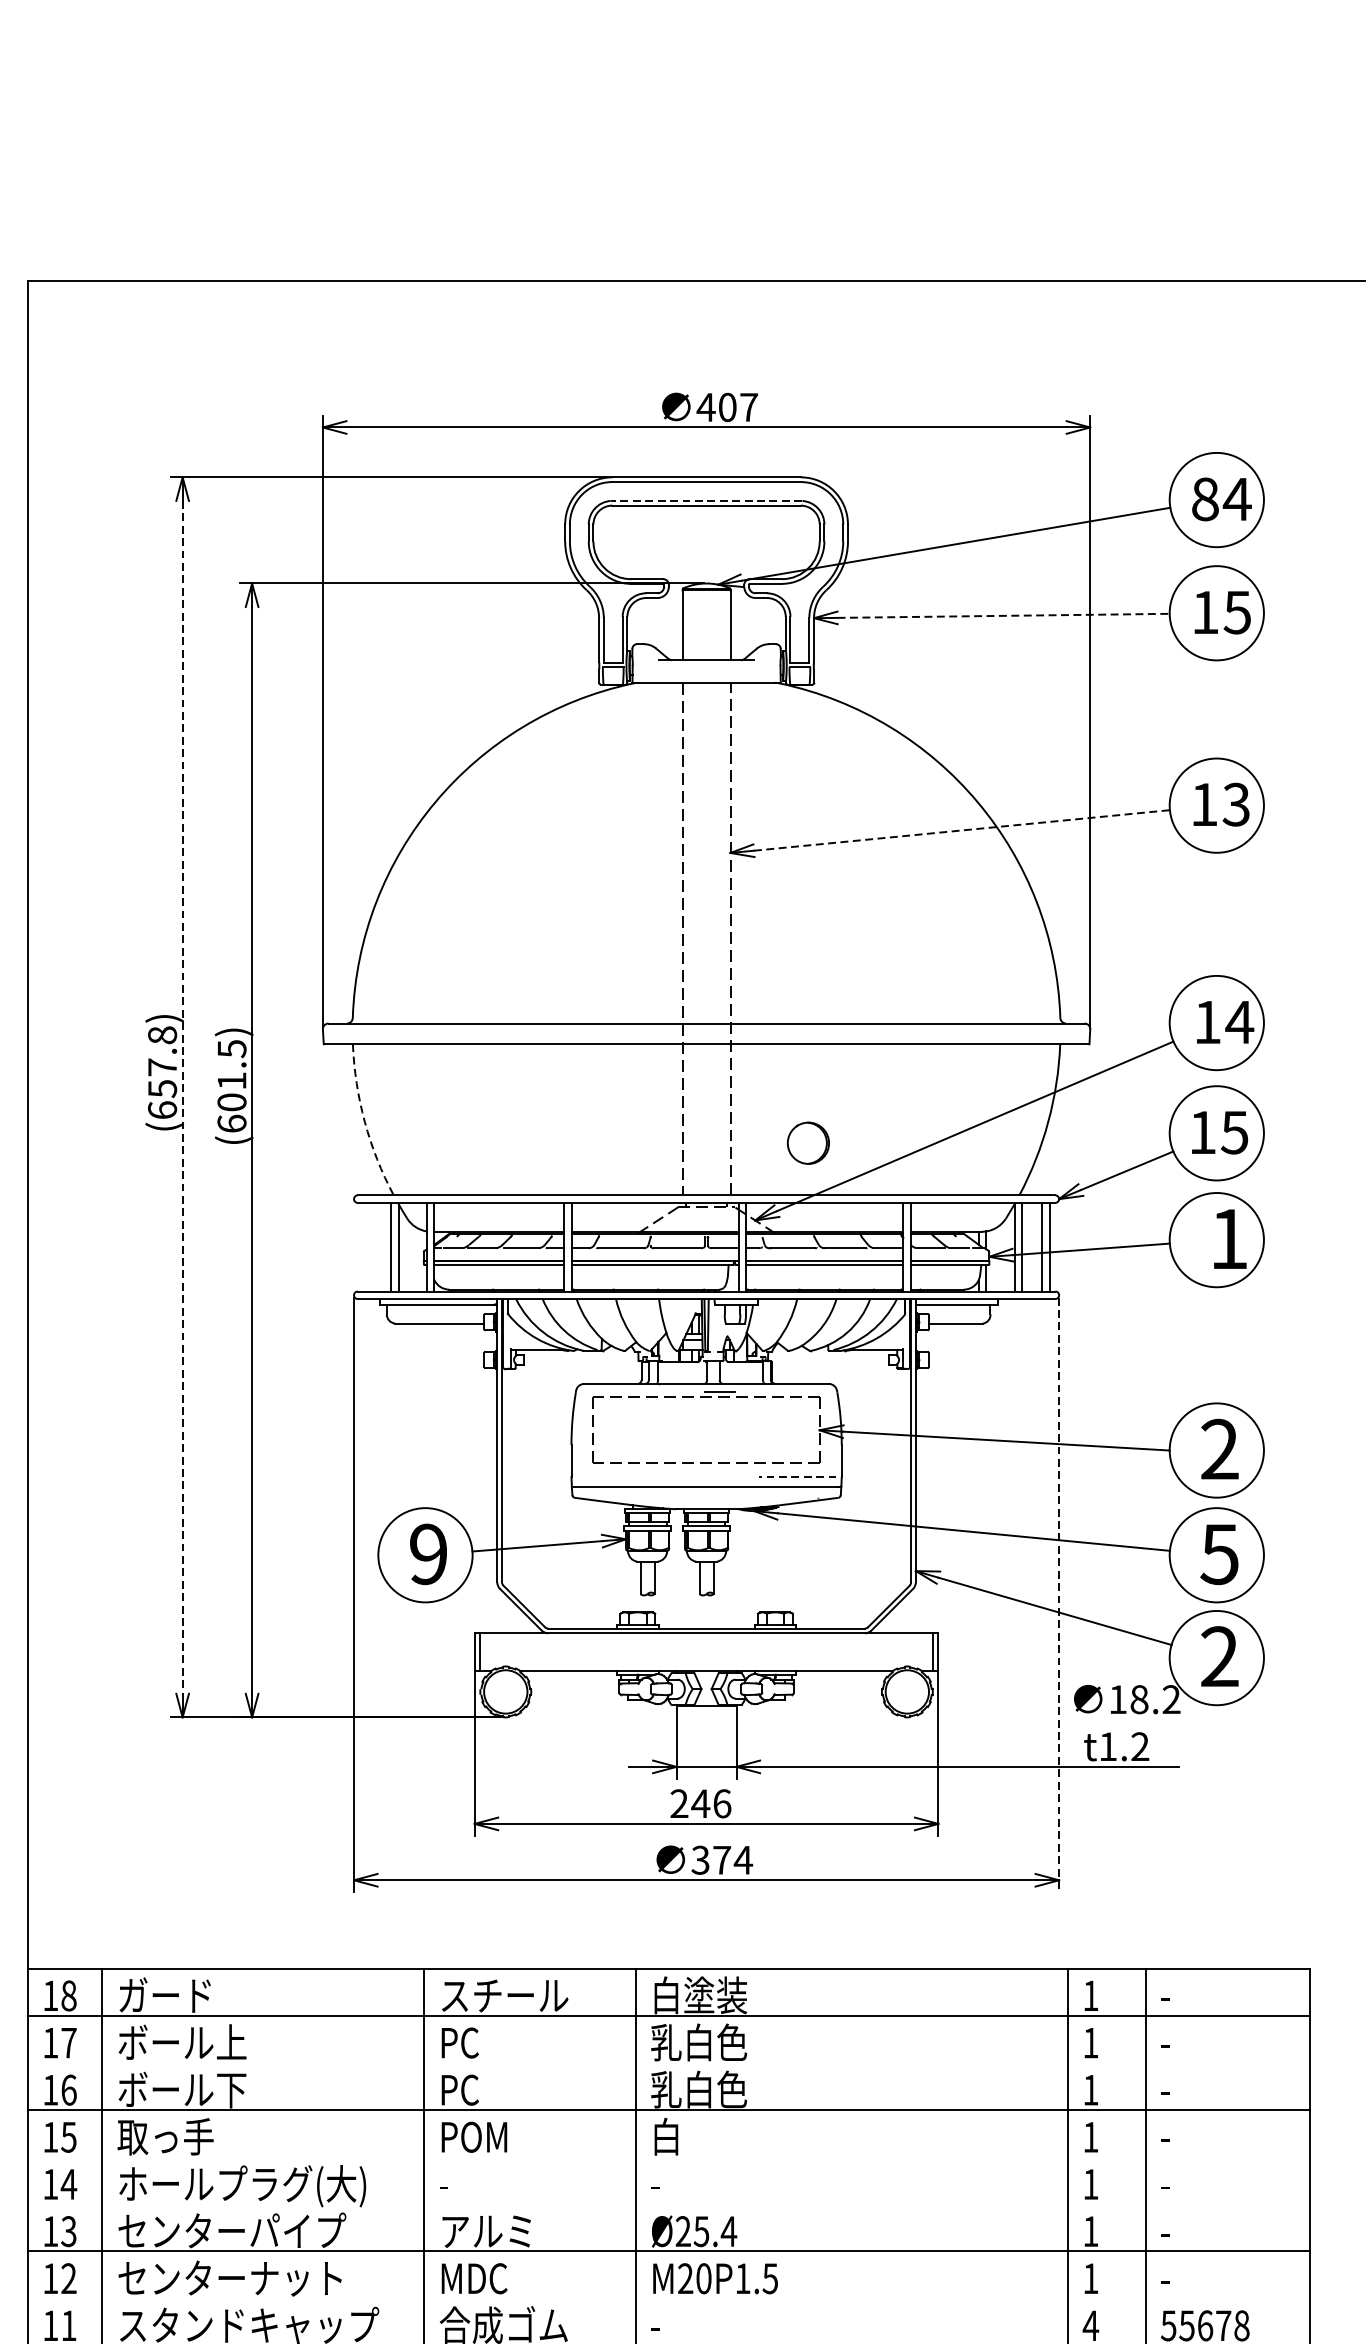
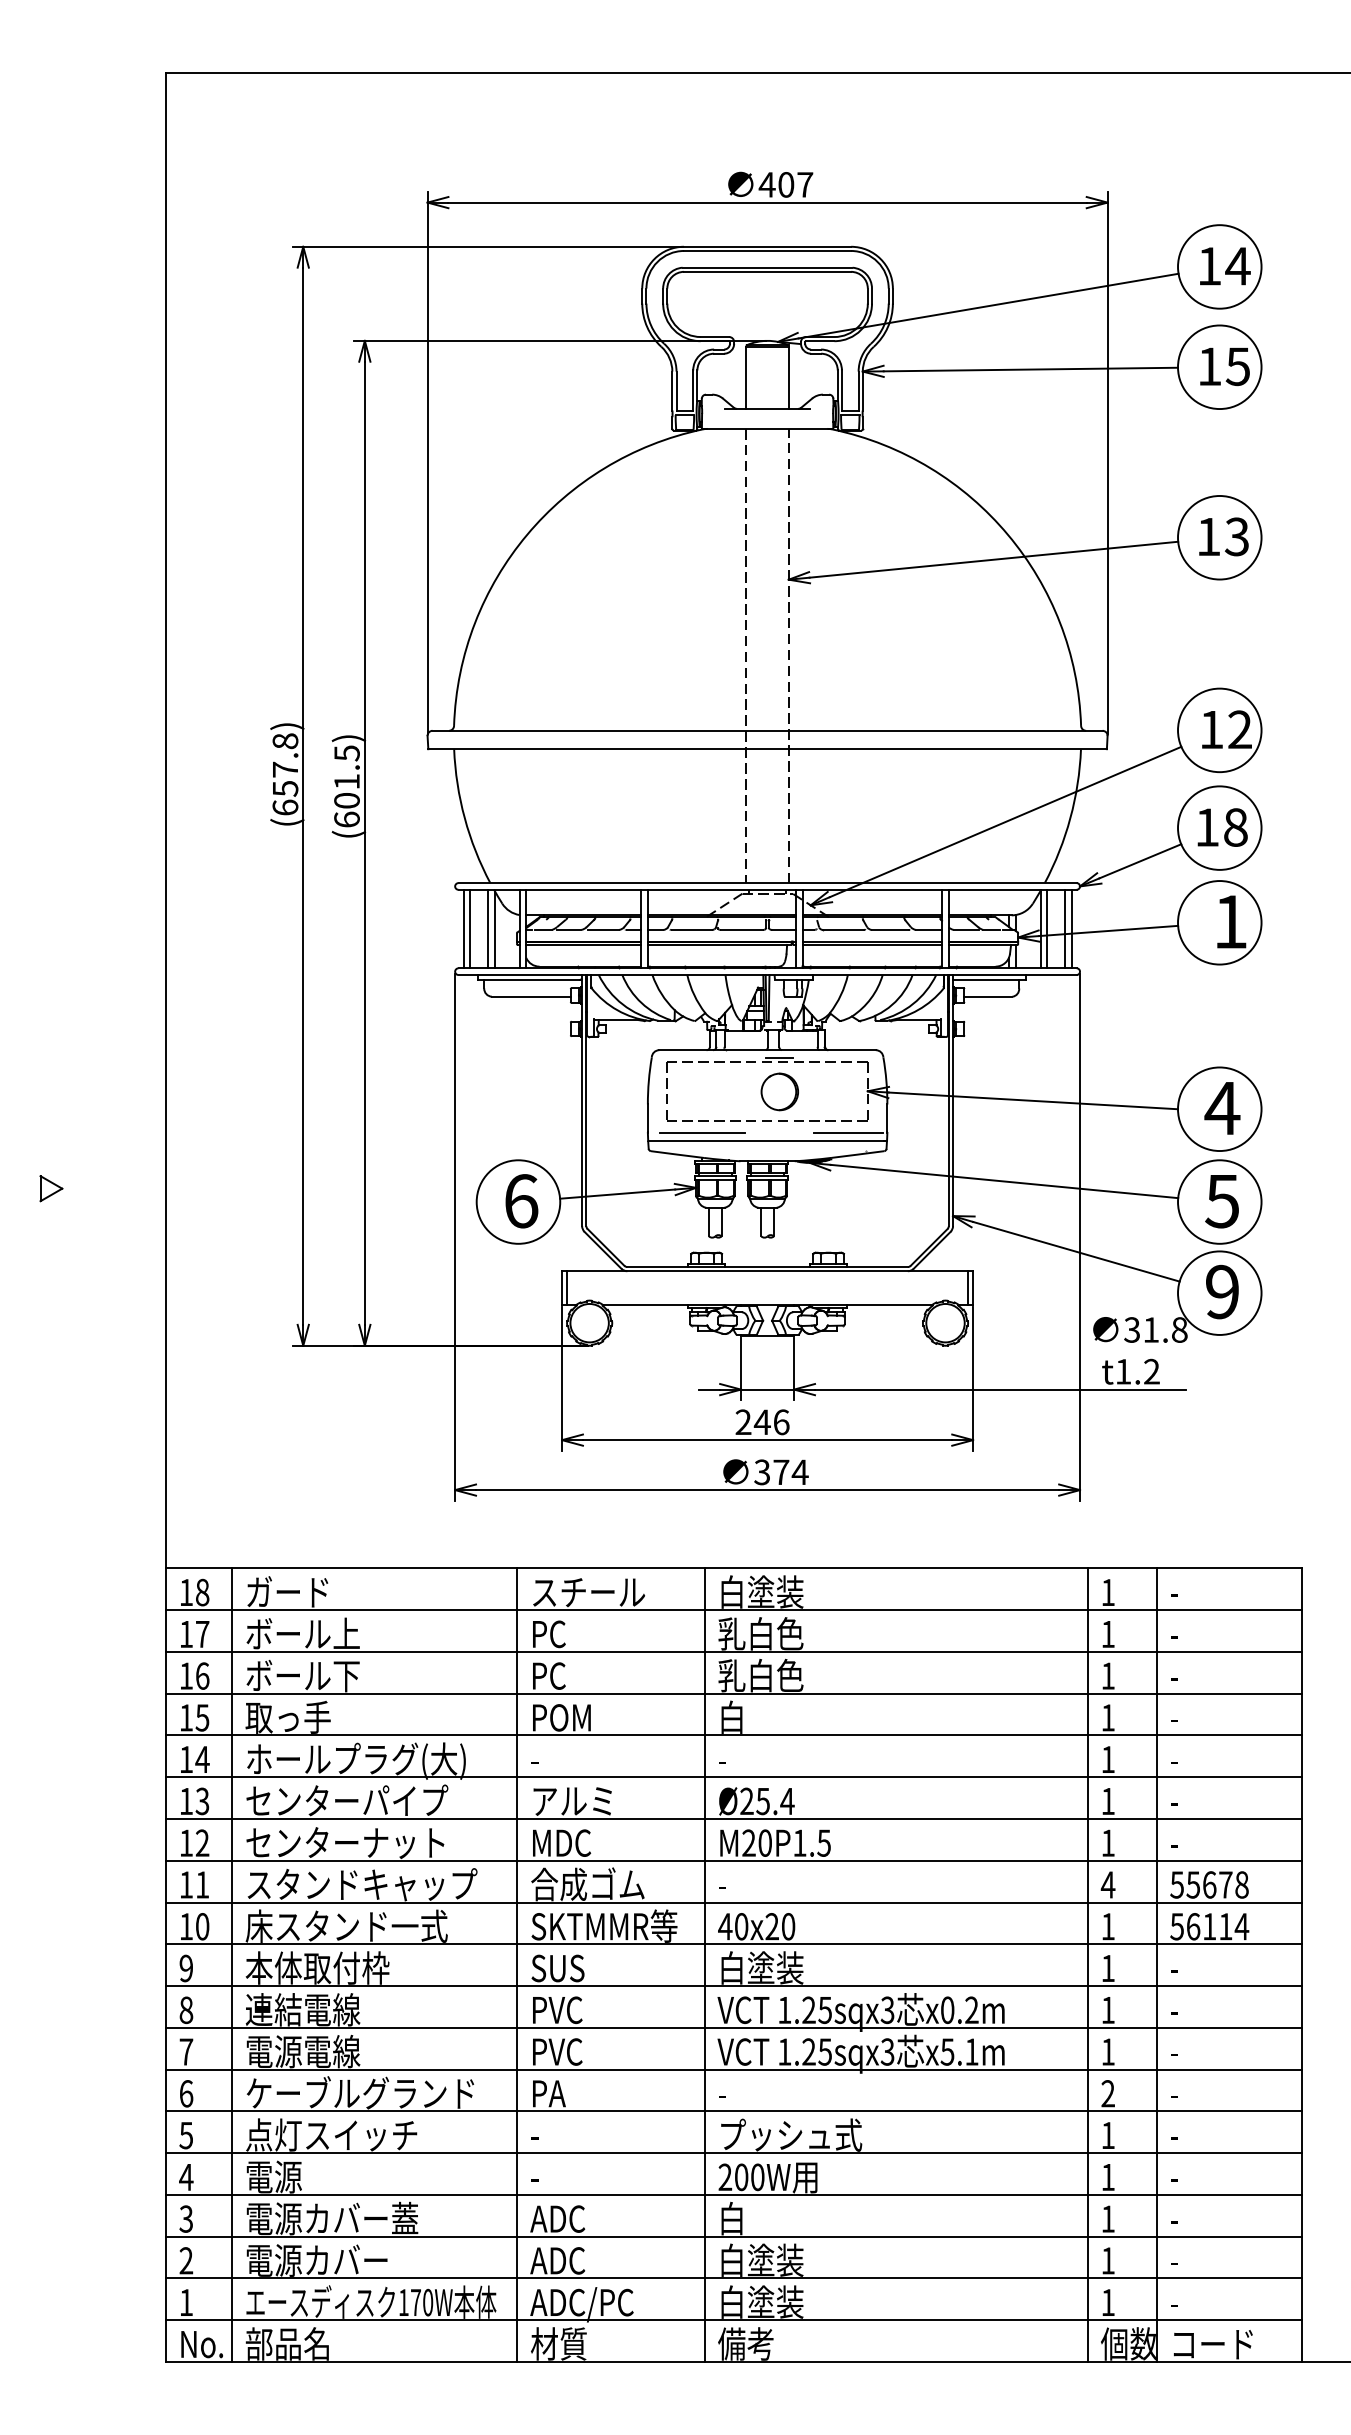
text: (1205, 499) -> (1209, 266), 84 -> 14
line: (706, 500) -> (767, 267), dashed -> solid
line: (1004, 615) -> (1031, 369), dashed -> solid
line: (962, 830) -> (994, 559), dashed -> solid
text: (1239, 1022) -> (1239, 729), 14 -> 12
line: (182, 1097) -> (303, 796), dashed -> solid
arc: (364, 1122) -> (464, 818), dashed -> solid
text: (1234, 1132) -> (1235, 827), 15 -> 18
part: (808, 1142) -> (779, 1091), moved
line: (363, 1246) -> (463, 928), added
line: (371, 1246) -> (470, 928), added
text: (1219, 1448) -> (1222, 1107), 2 -> 4
line: (632, 1476) -> (701, 1132), added
line: (796, 1476) -> (847, 1132), dashed -> solid
text: (428, 1554) -> (521, 1201), 9 -> 6
line: (1059, 1595) -> (1080, 1237), dashed -> solid
text: (1219, 1657) -> (1222, 1292), 2 -> 9
text: (1144, 1699) -> (1155, 1329), 18.2 -> 31.8
line: (668, 2062) -> (733, 1651), added
line: (668, 2157) -> (733, 1735), added
line: (668, 2204) -> (733, 1777), added
line: (668, 2298) -> (733, 1860), added

